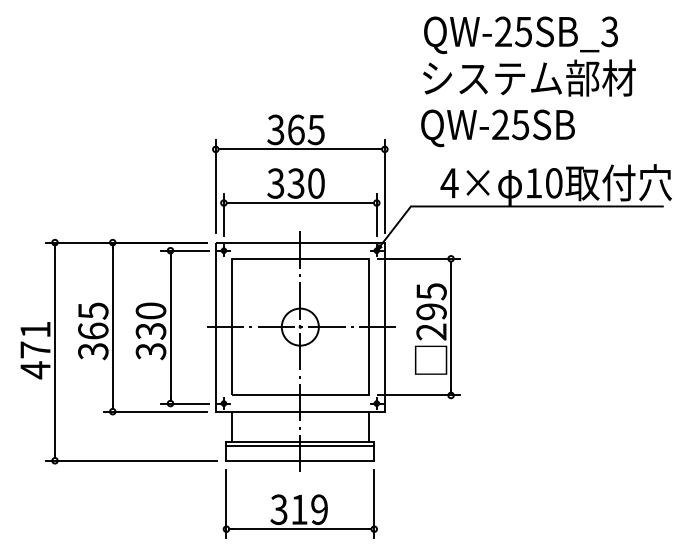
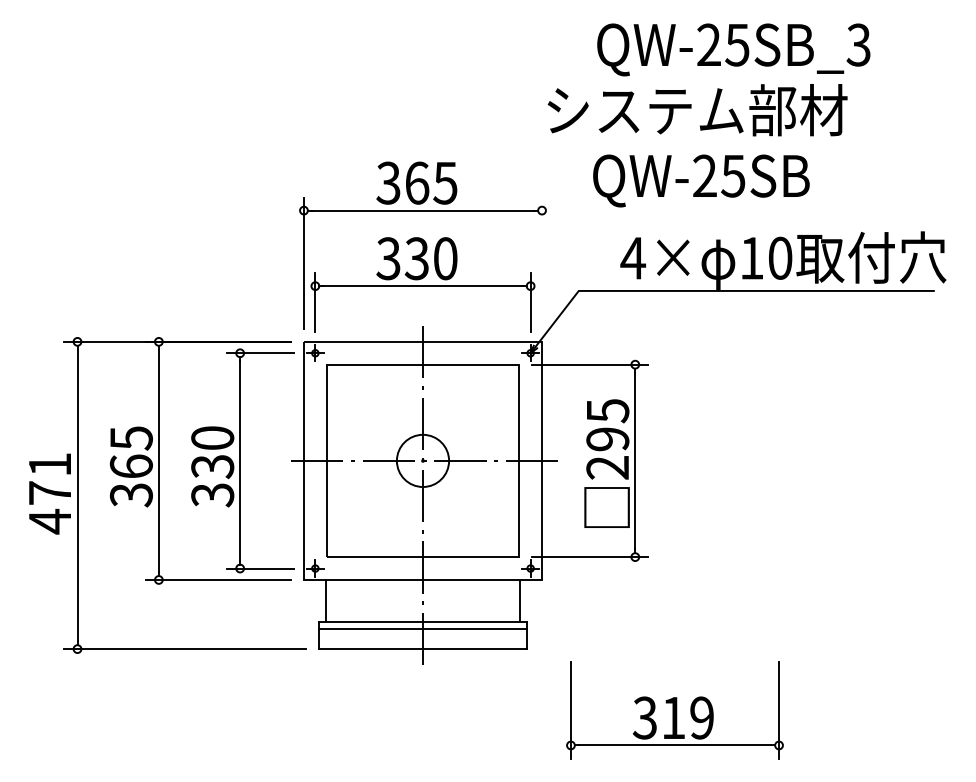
text: (529, 78) -> (697, 110), moved
line: (385, 186) -> (542, 262), removed
part: (299, 504) -> (674, 710), moved

